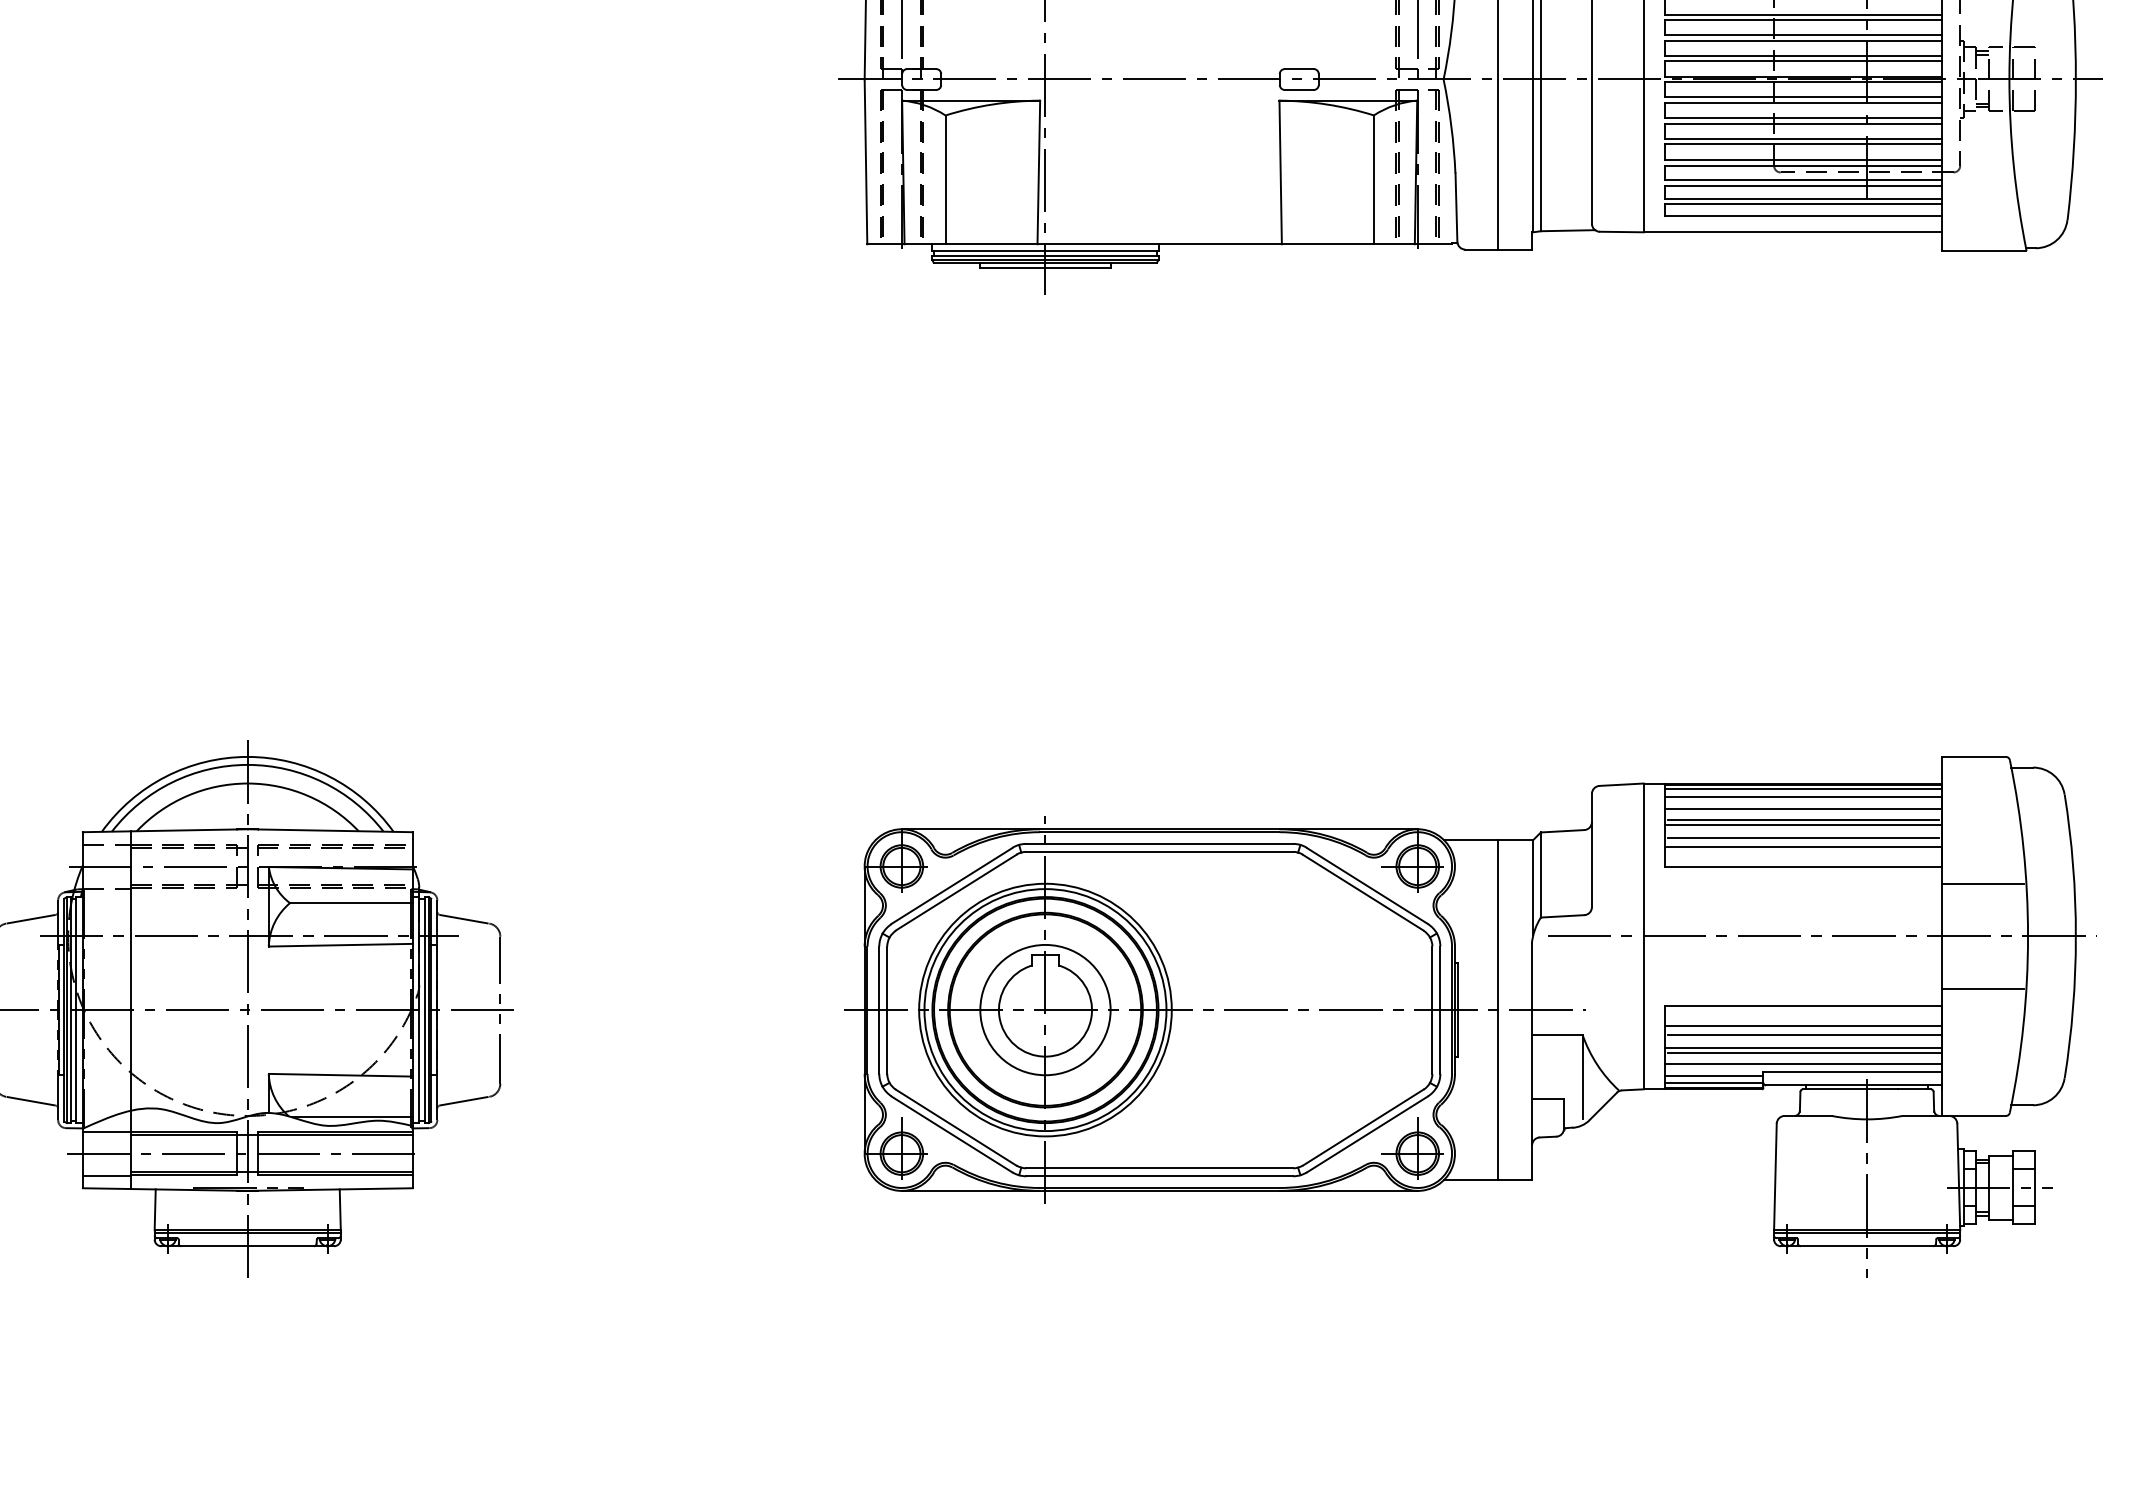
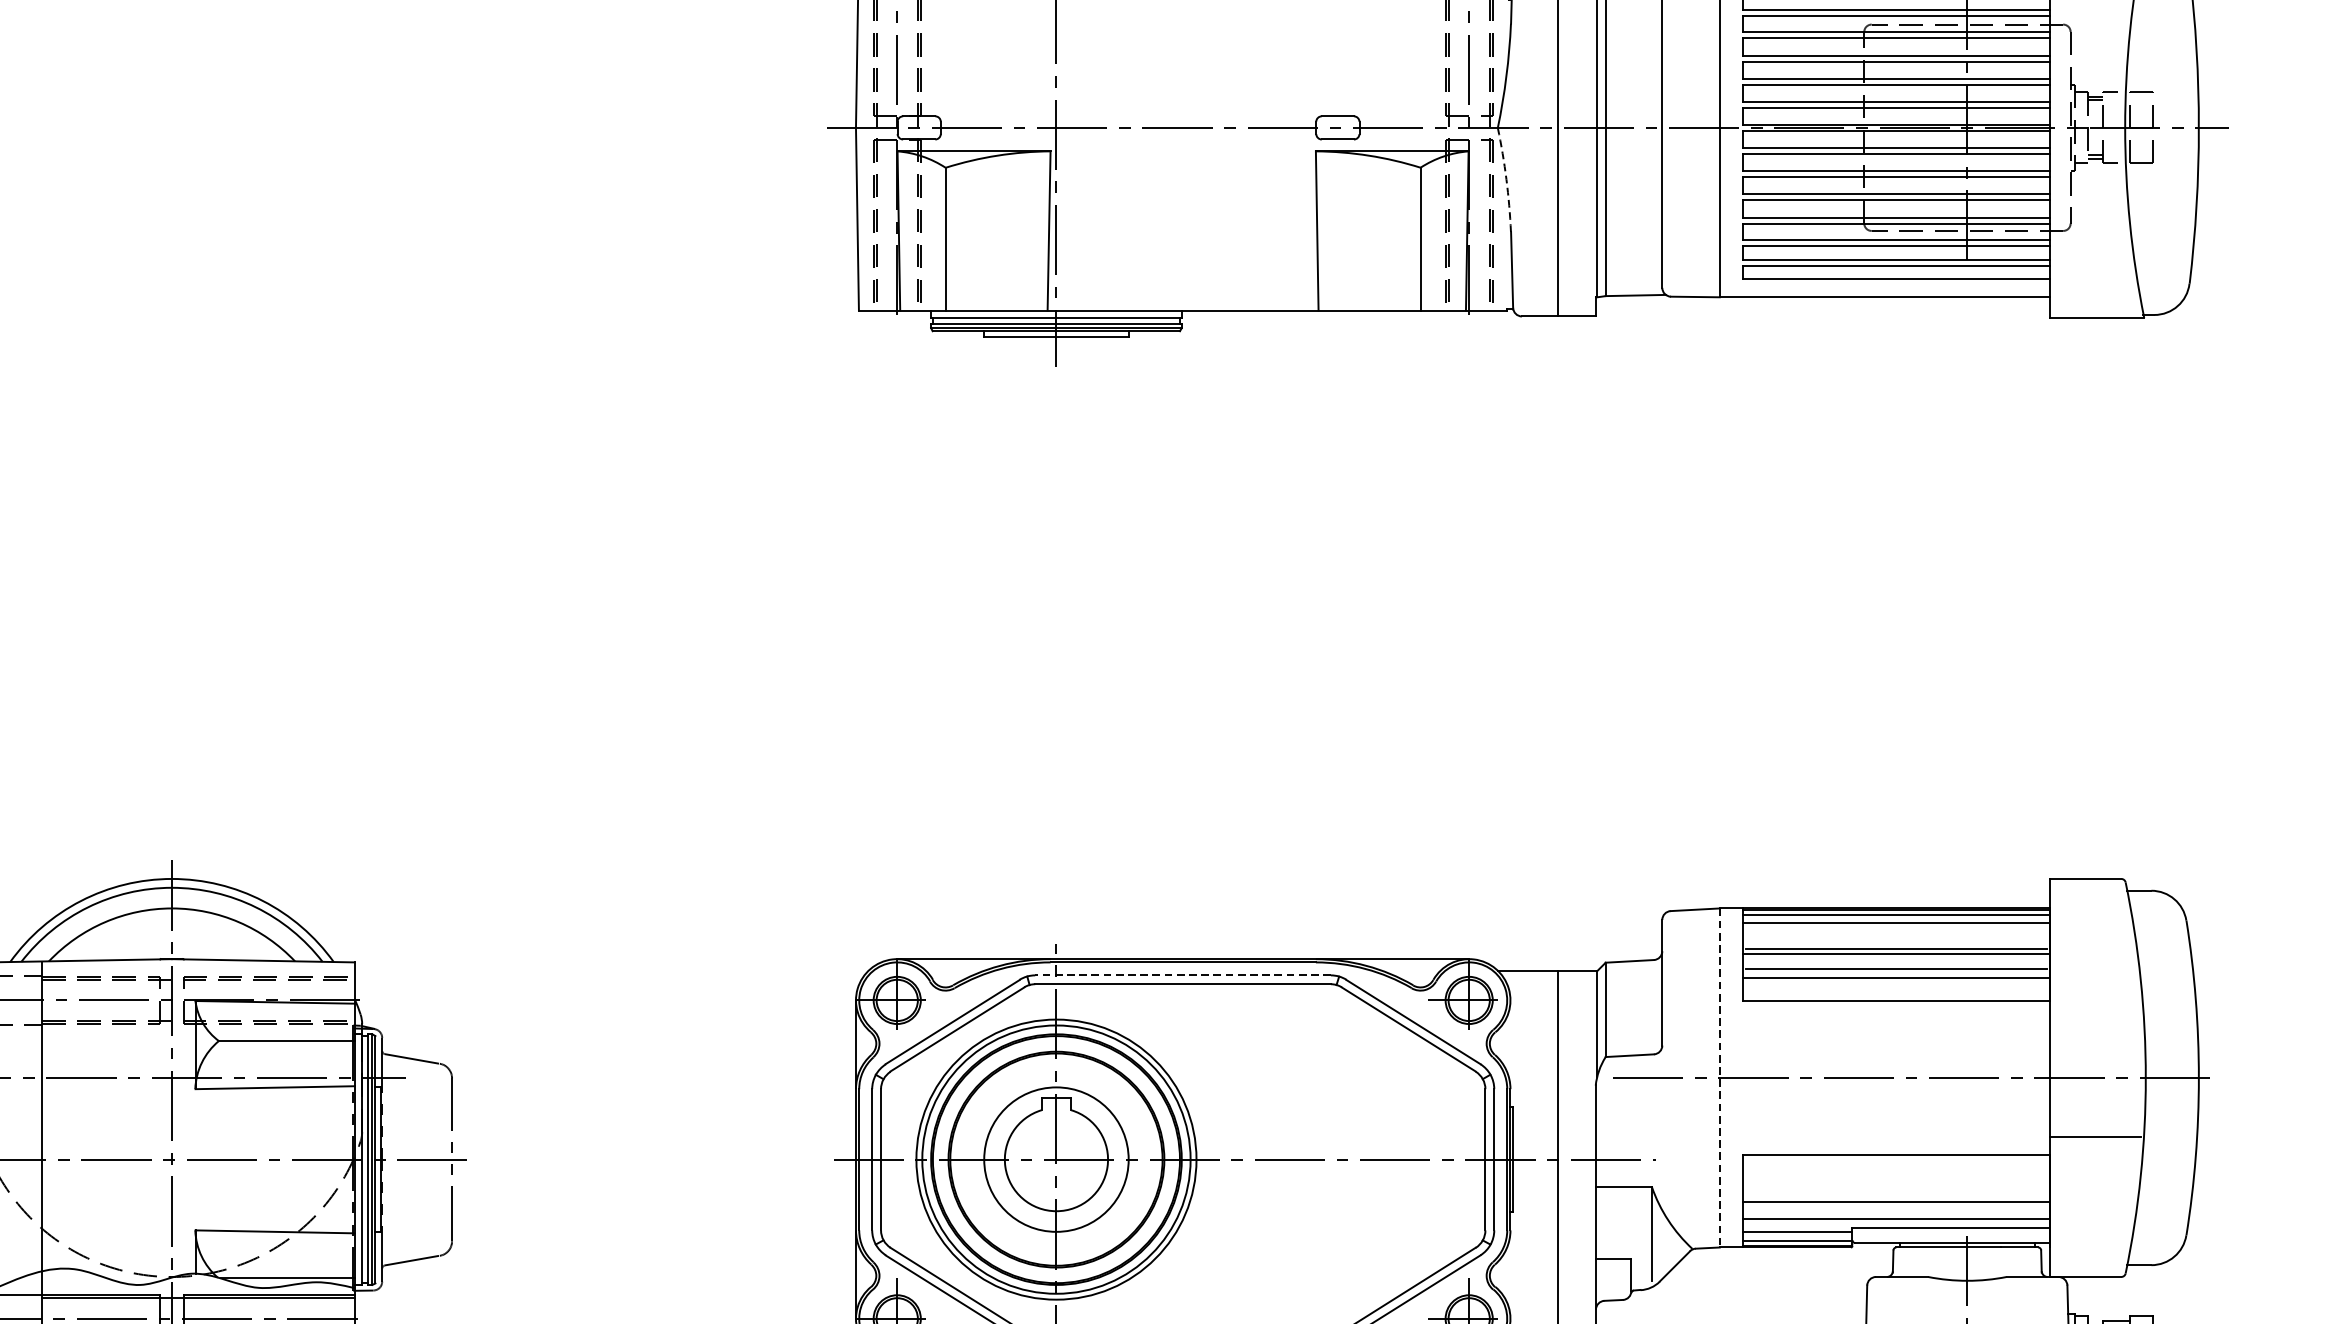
arc: (1451, 126) -> (1506, 179), solid -> dashed
line: (1803, 809) -> (1896, 937), removed
line: (1159, 843) -> (1182, 974), solid -> dashed
line: (1982, 883) -> (2095, 1019), removed
line: (1643, 936) -> (1719, 1078), solid -> dashed
line: (1803, 1026) -> (1896, 1177), removed
line: (1804, 1034) -> (1897, 1186), removed
line: (1804, 1052) -> (1897, 1206), removed

